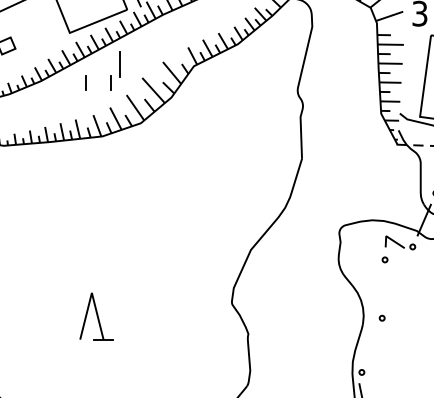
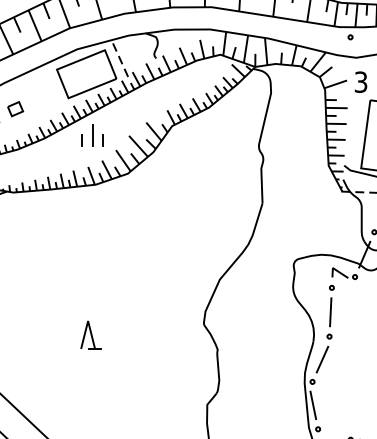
line: (120, 64) -> (92, 135), moved
line: (383, 289) -> (330, 312), added
part: (96, 315) -> (90, 334), size x0.71
line: (373, 345) -> (322, 359), added

